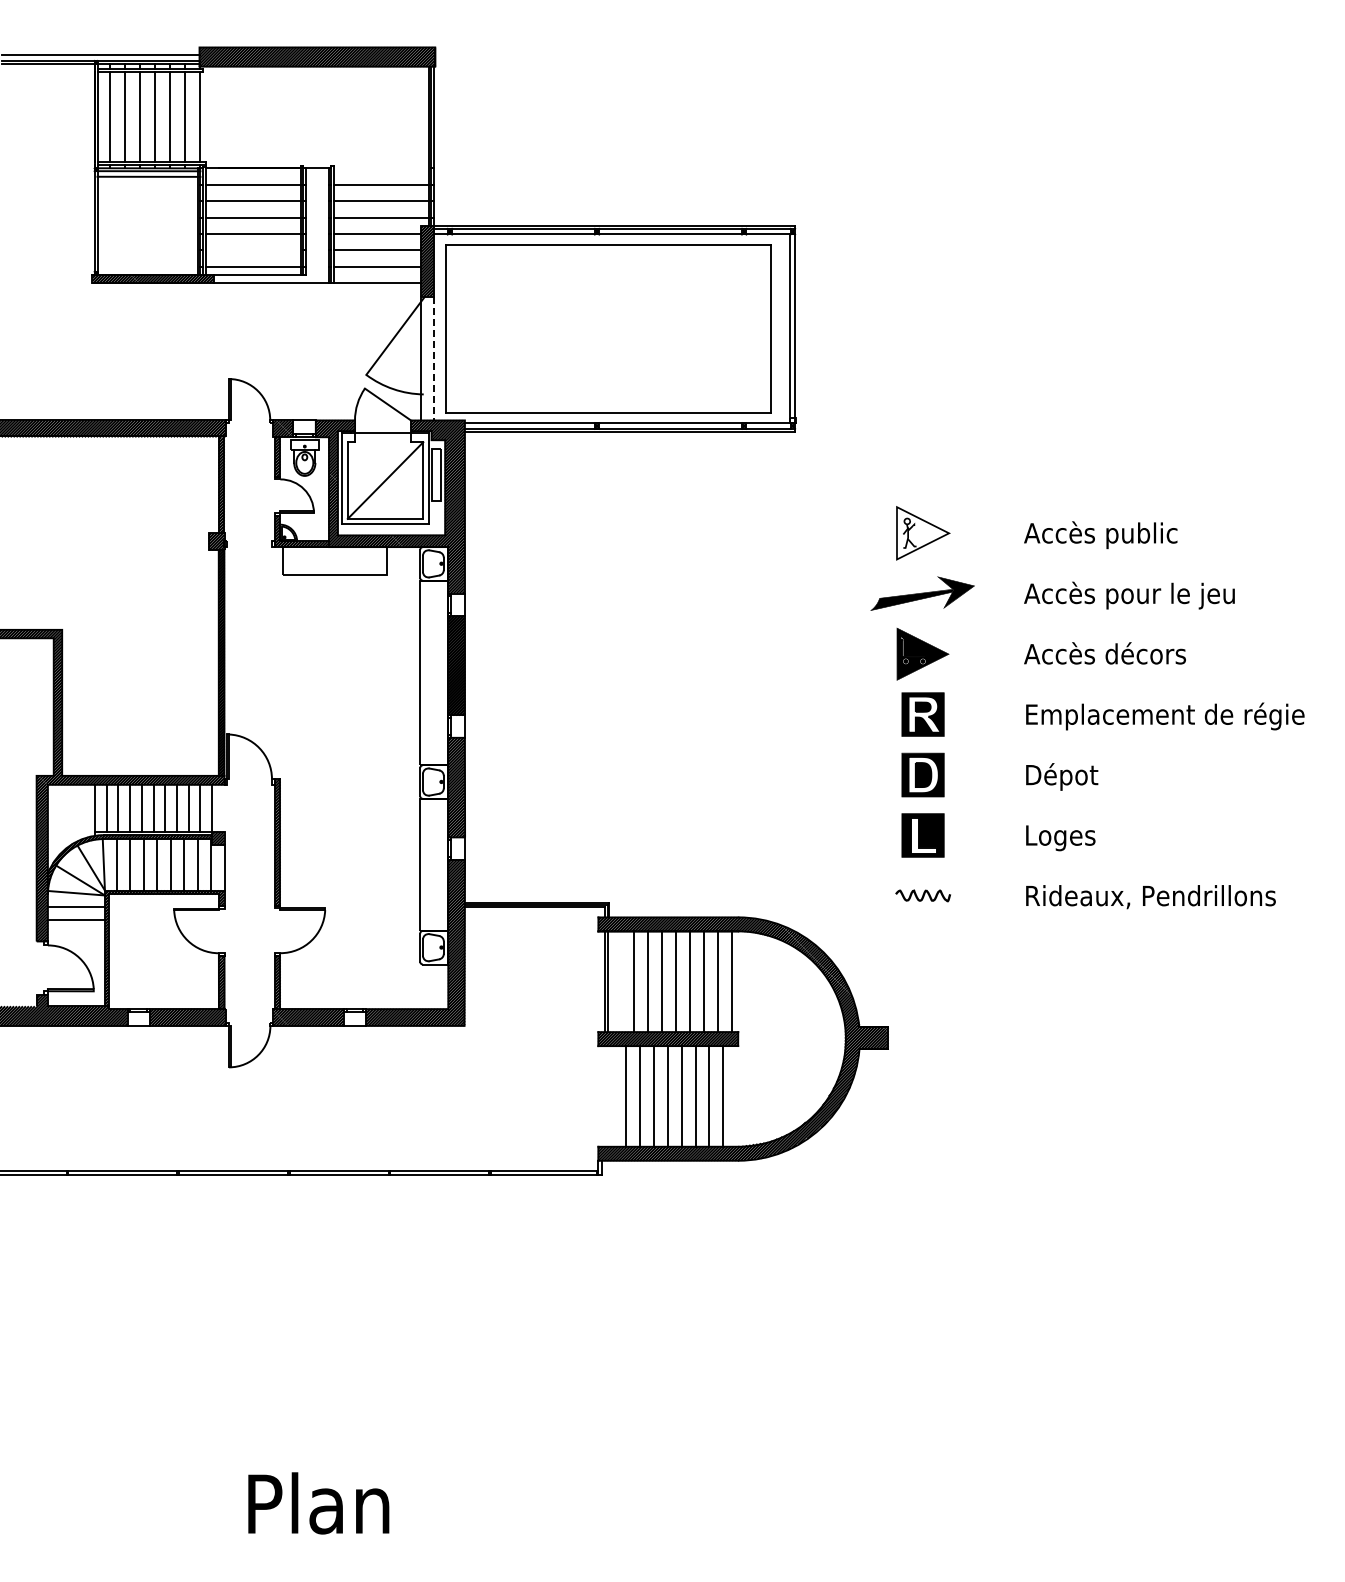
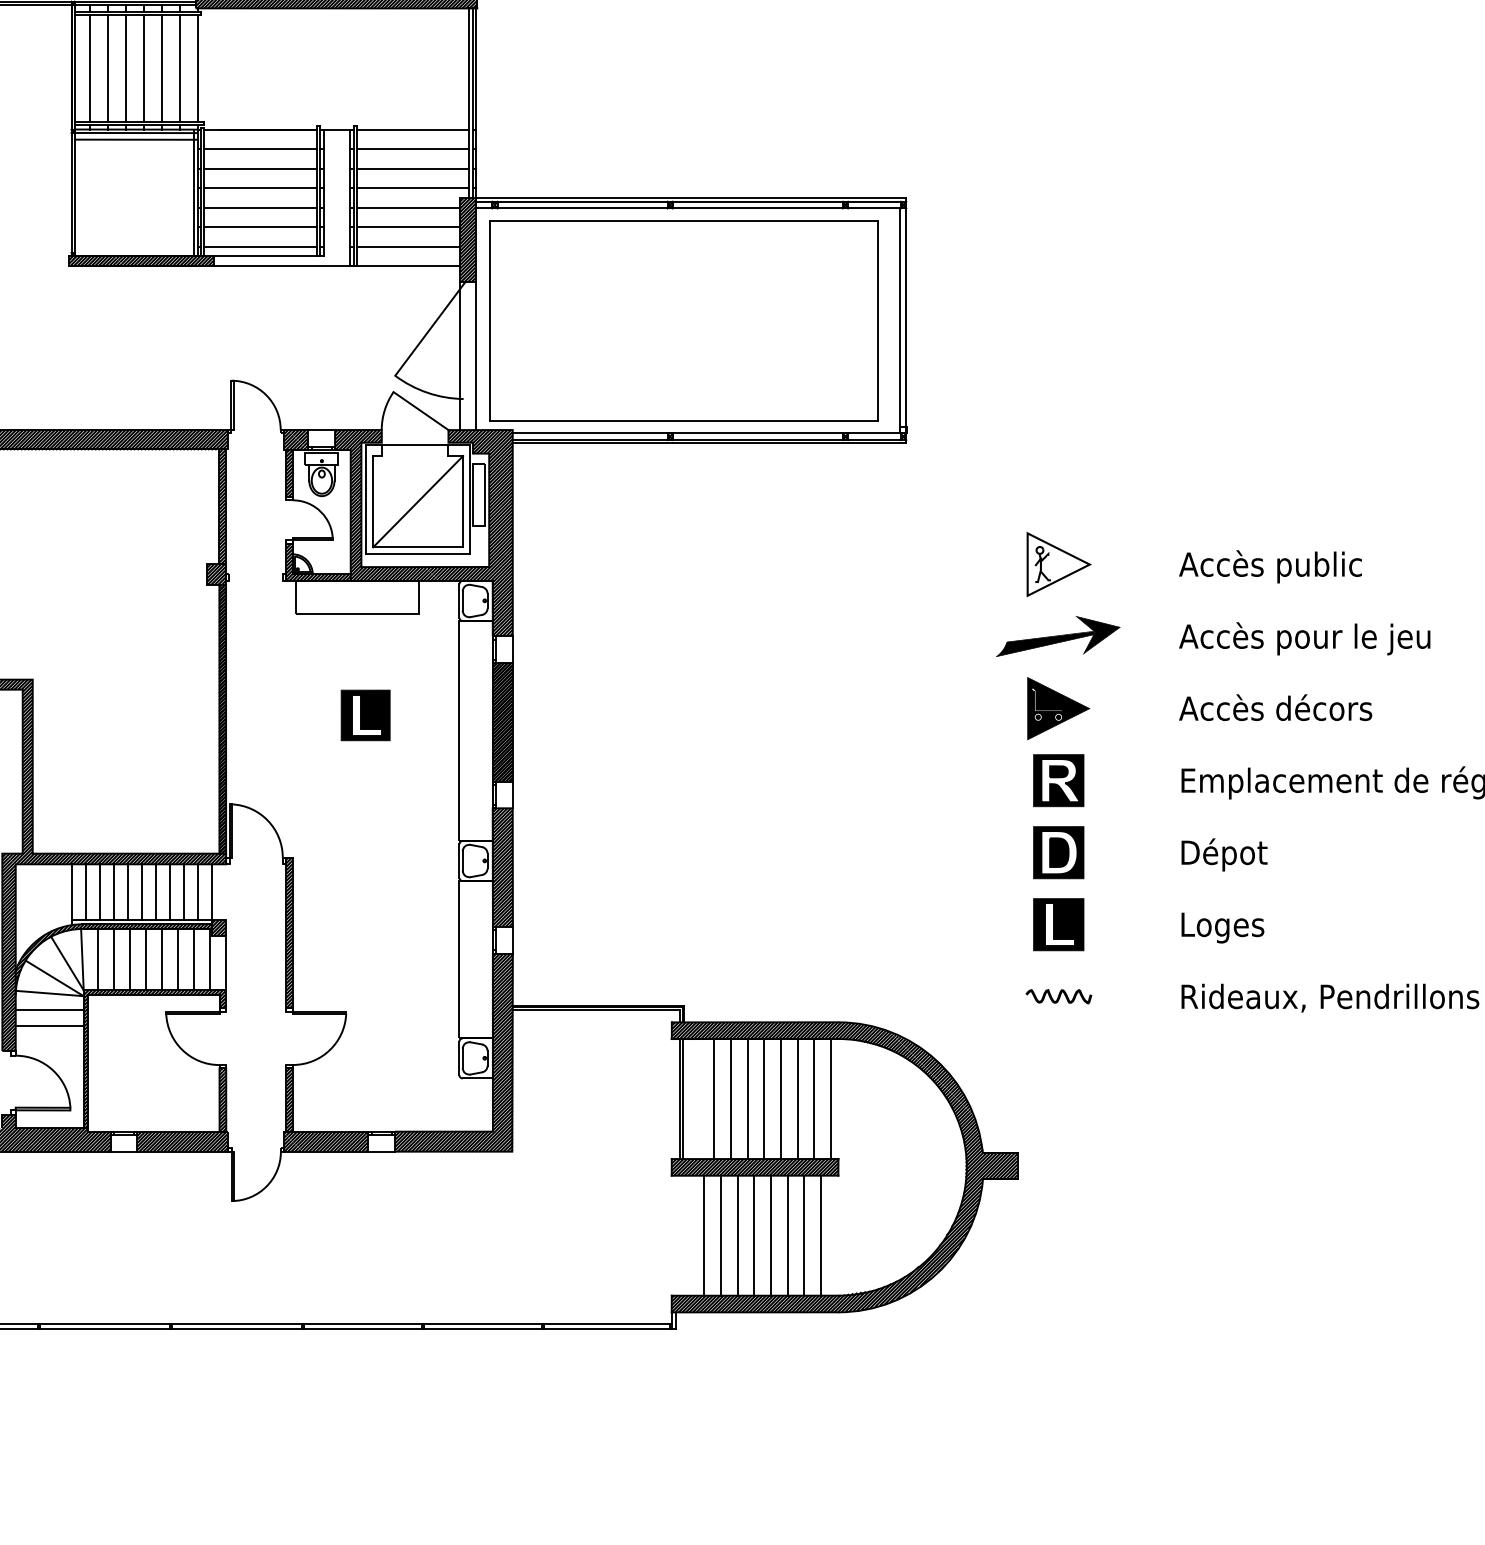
line: (381, 168) -> (413, 129), added
line: (253, 250) -> (260, 227), added
line: (434, 358) -> (476, 356), dashed -> solid
part: (341, 659) -> (365, 714), added

